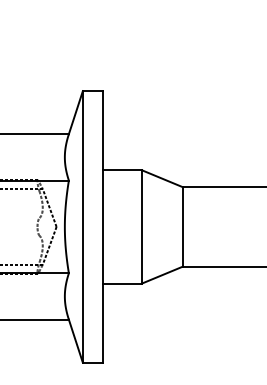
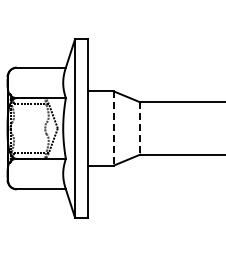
line: (141, 226) -> (113, 128), solid -> dashed
line: (182, 226) -> (140, 128), solid -> dashed

